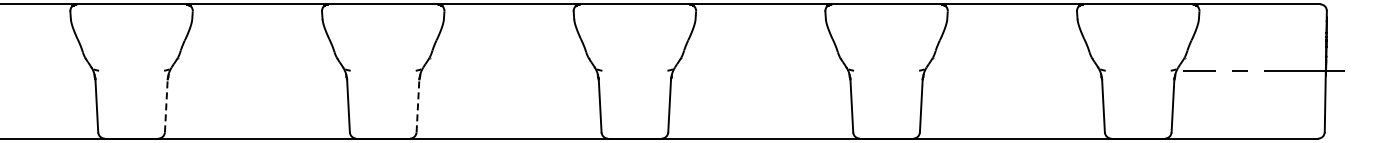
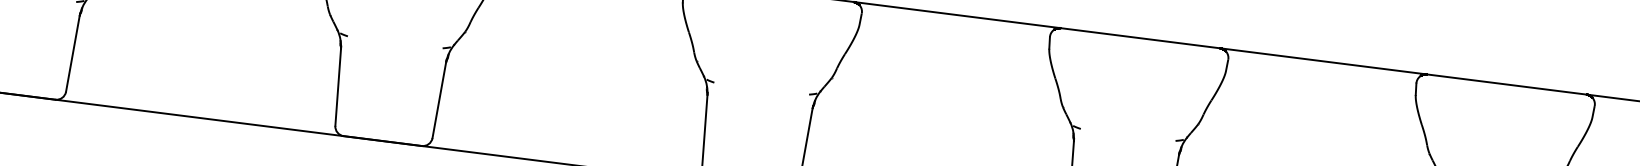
line: (166, 104) -> (73, 51), dashed -> solid
line: (418, 104) -> (440, 97), dashed -> solid

